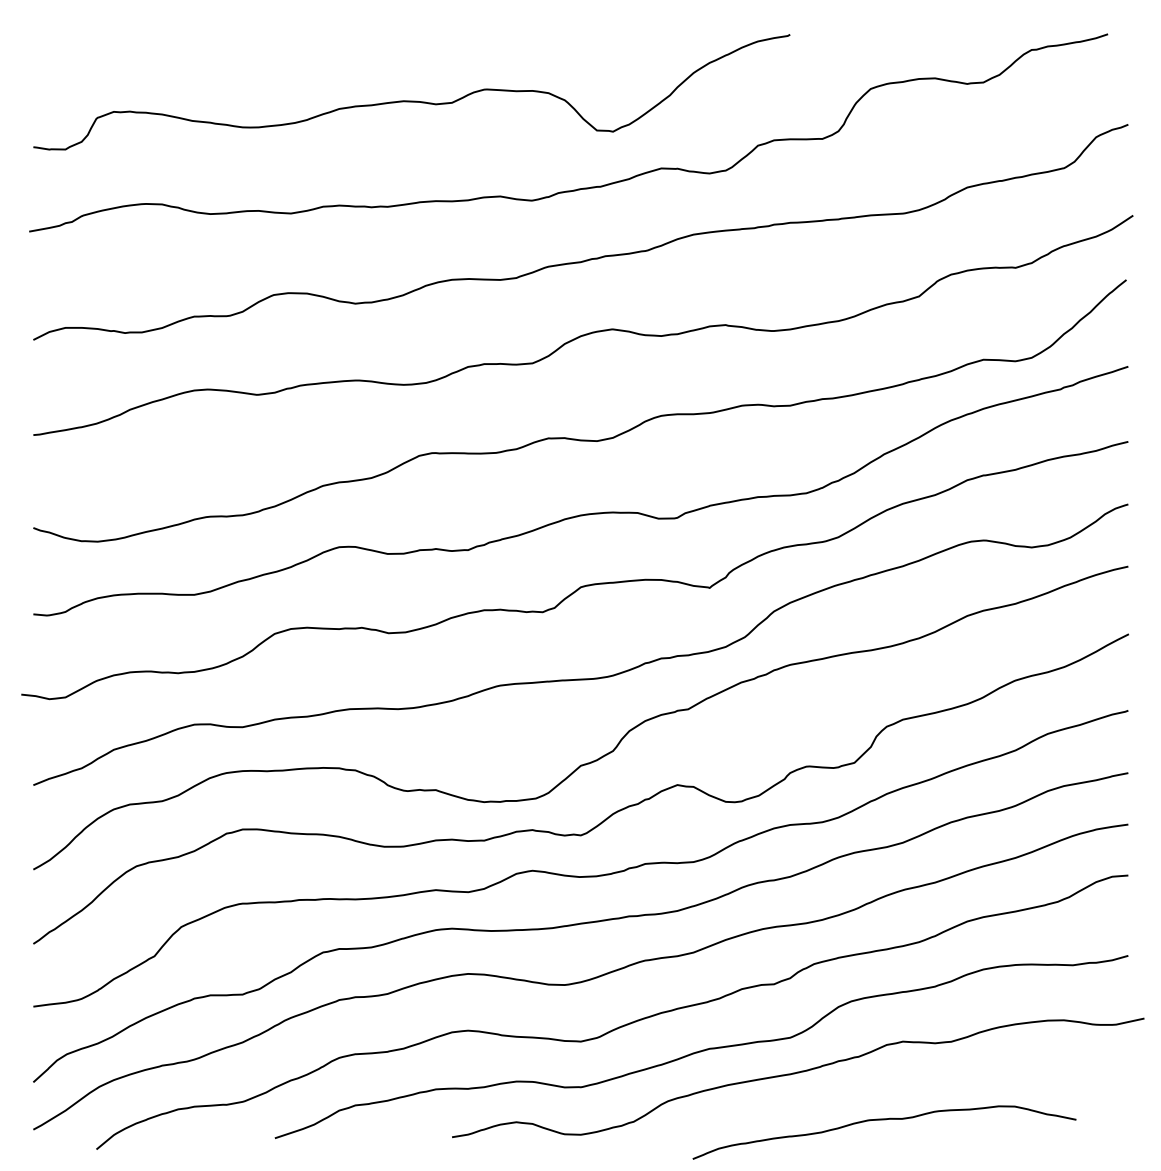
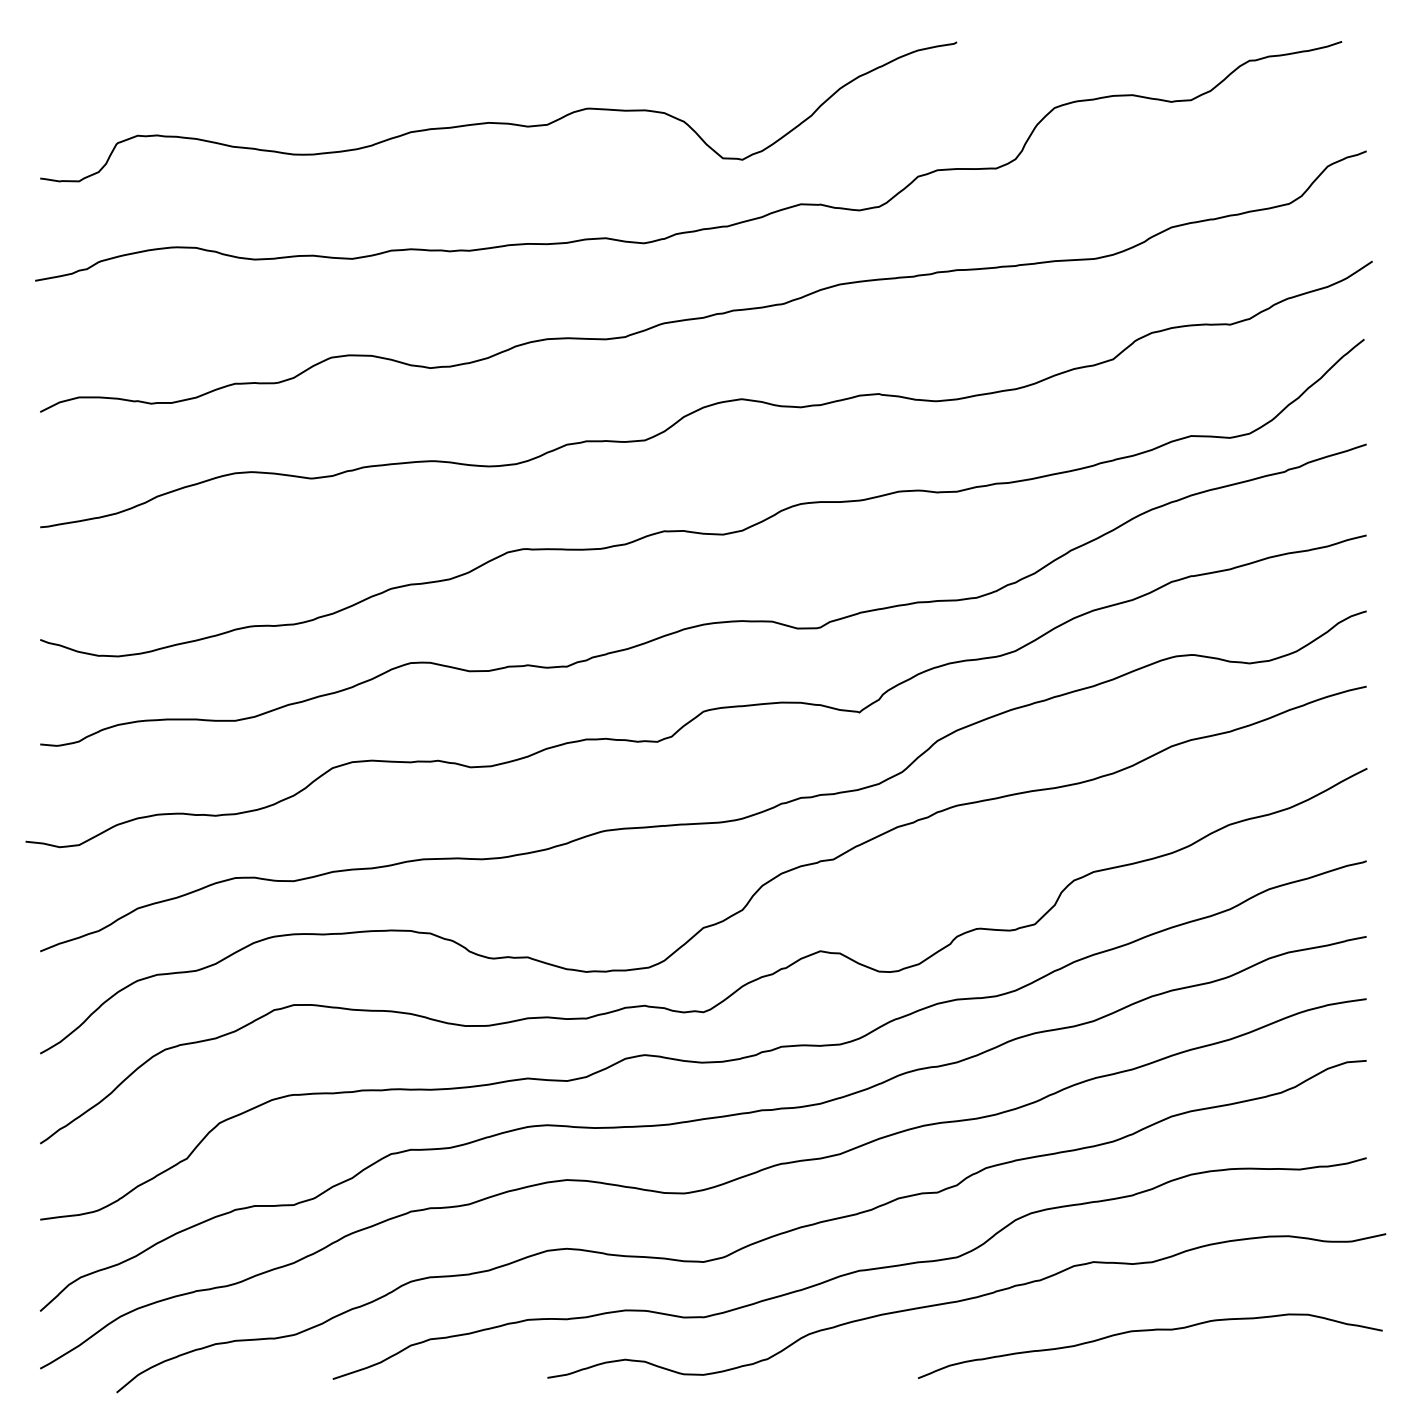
curve: (883, 1120) -> (1149, 1331), moved

